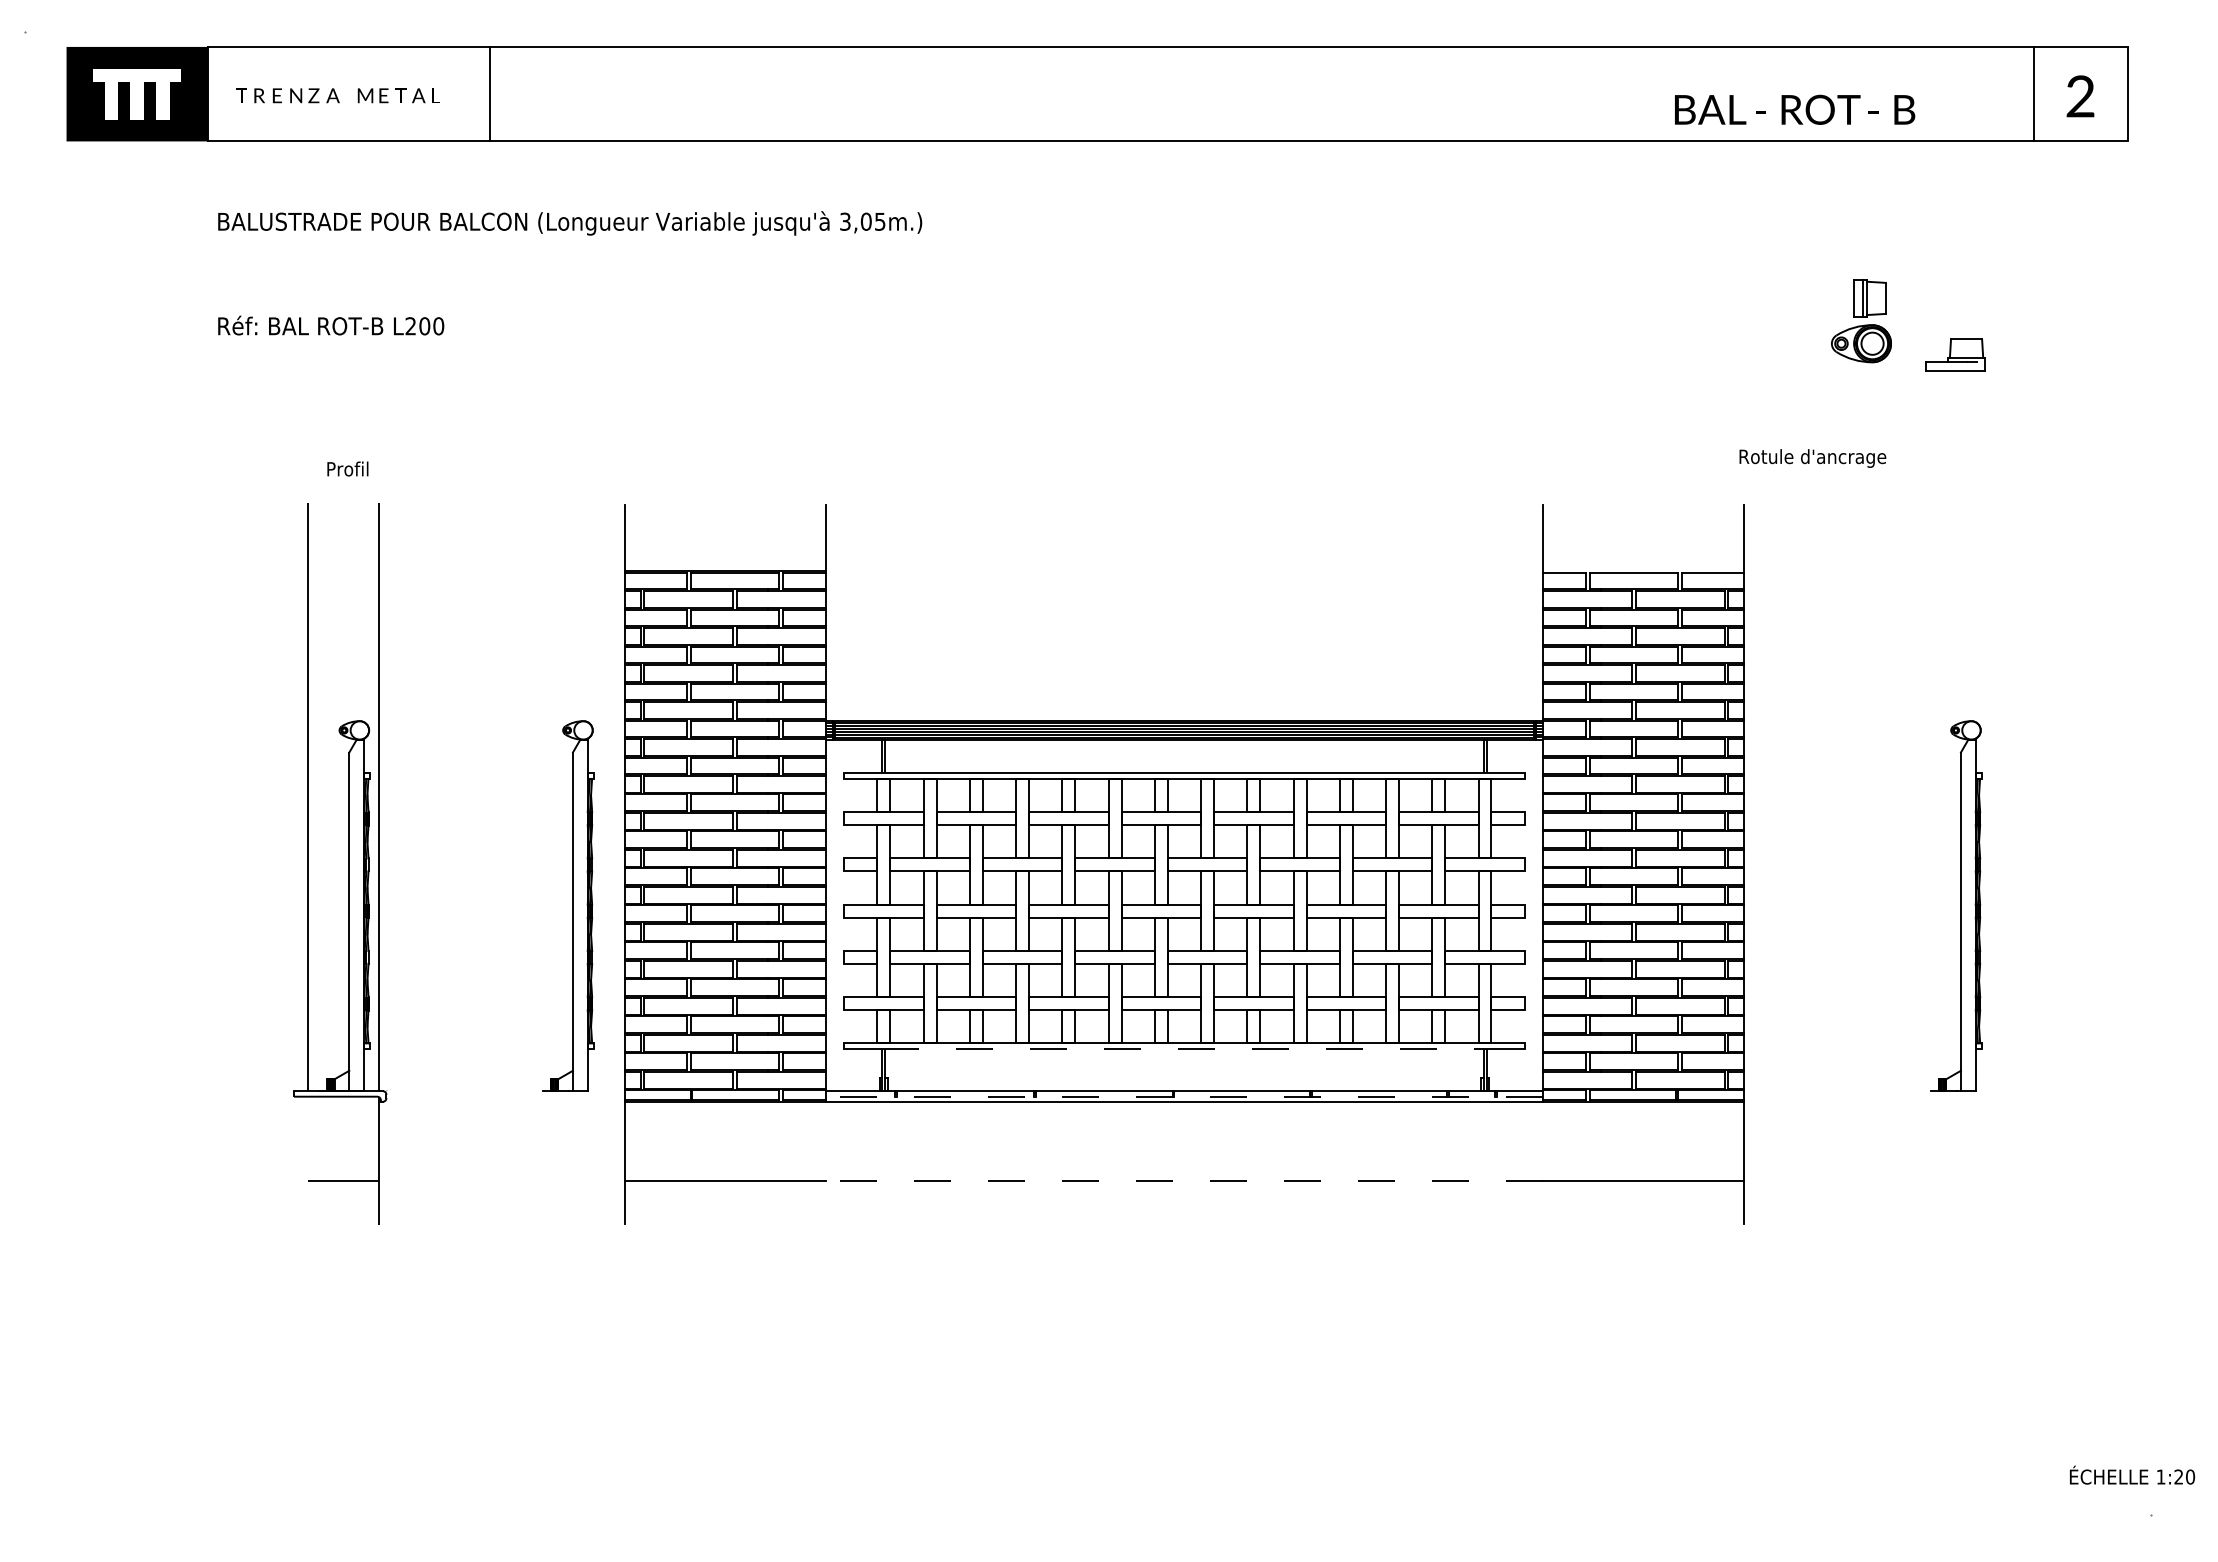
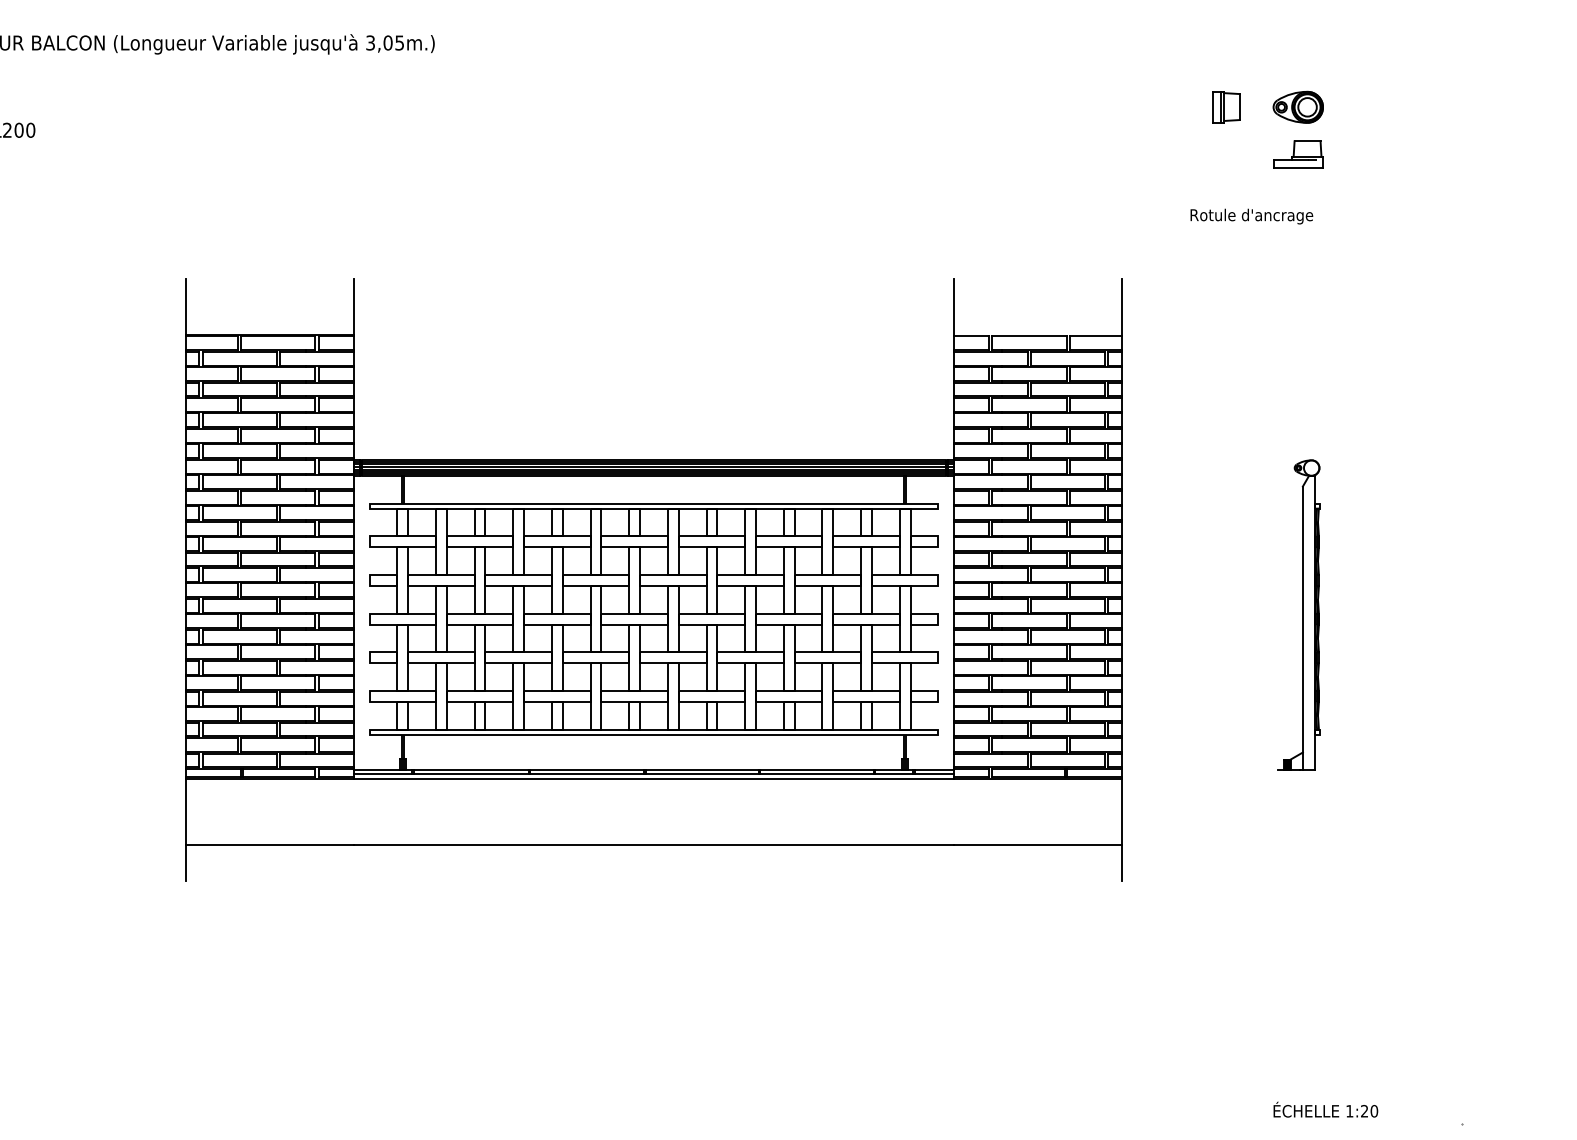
part: (1861, 343) -> (1298, 107), moved
text: (1812, 458) -> (1251, 216), moved
part: (568, 905) -> (139, 614), removed
line: (1182, 1049) -> (652, 734), dashed -> solid
line: (1184, 1096) -> (654, 774), dashed -> solid
line: (1184, 1181) -> (654, 845), dashed -> solid
text: (2132, 1474) -> (1325, 1109), moved

